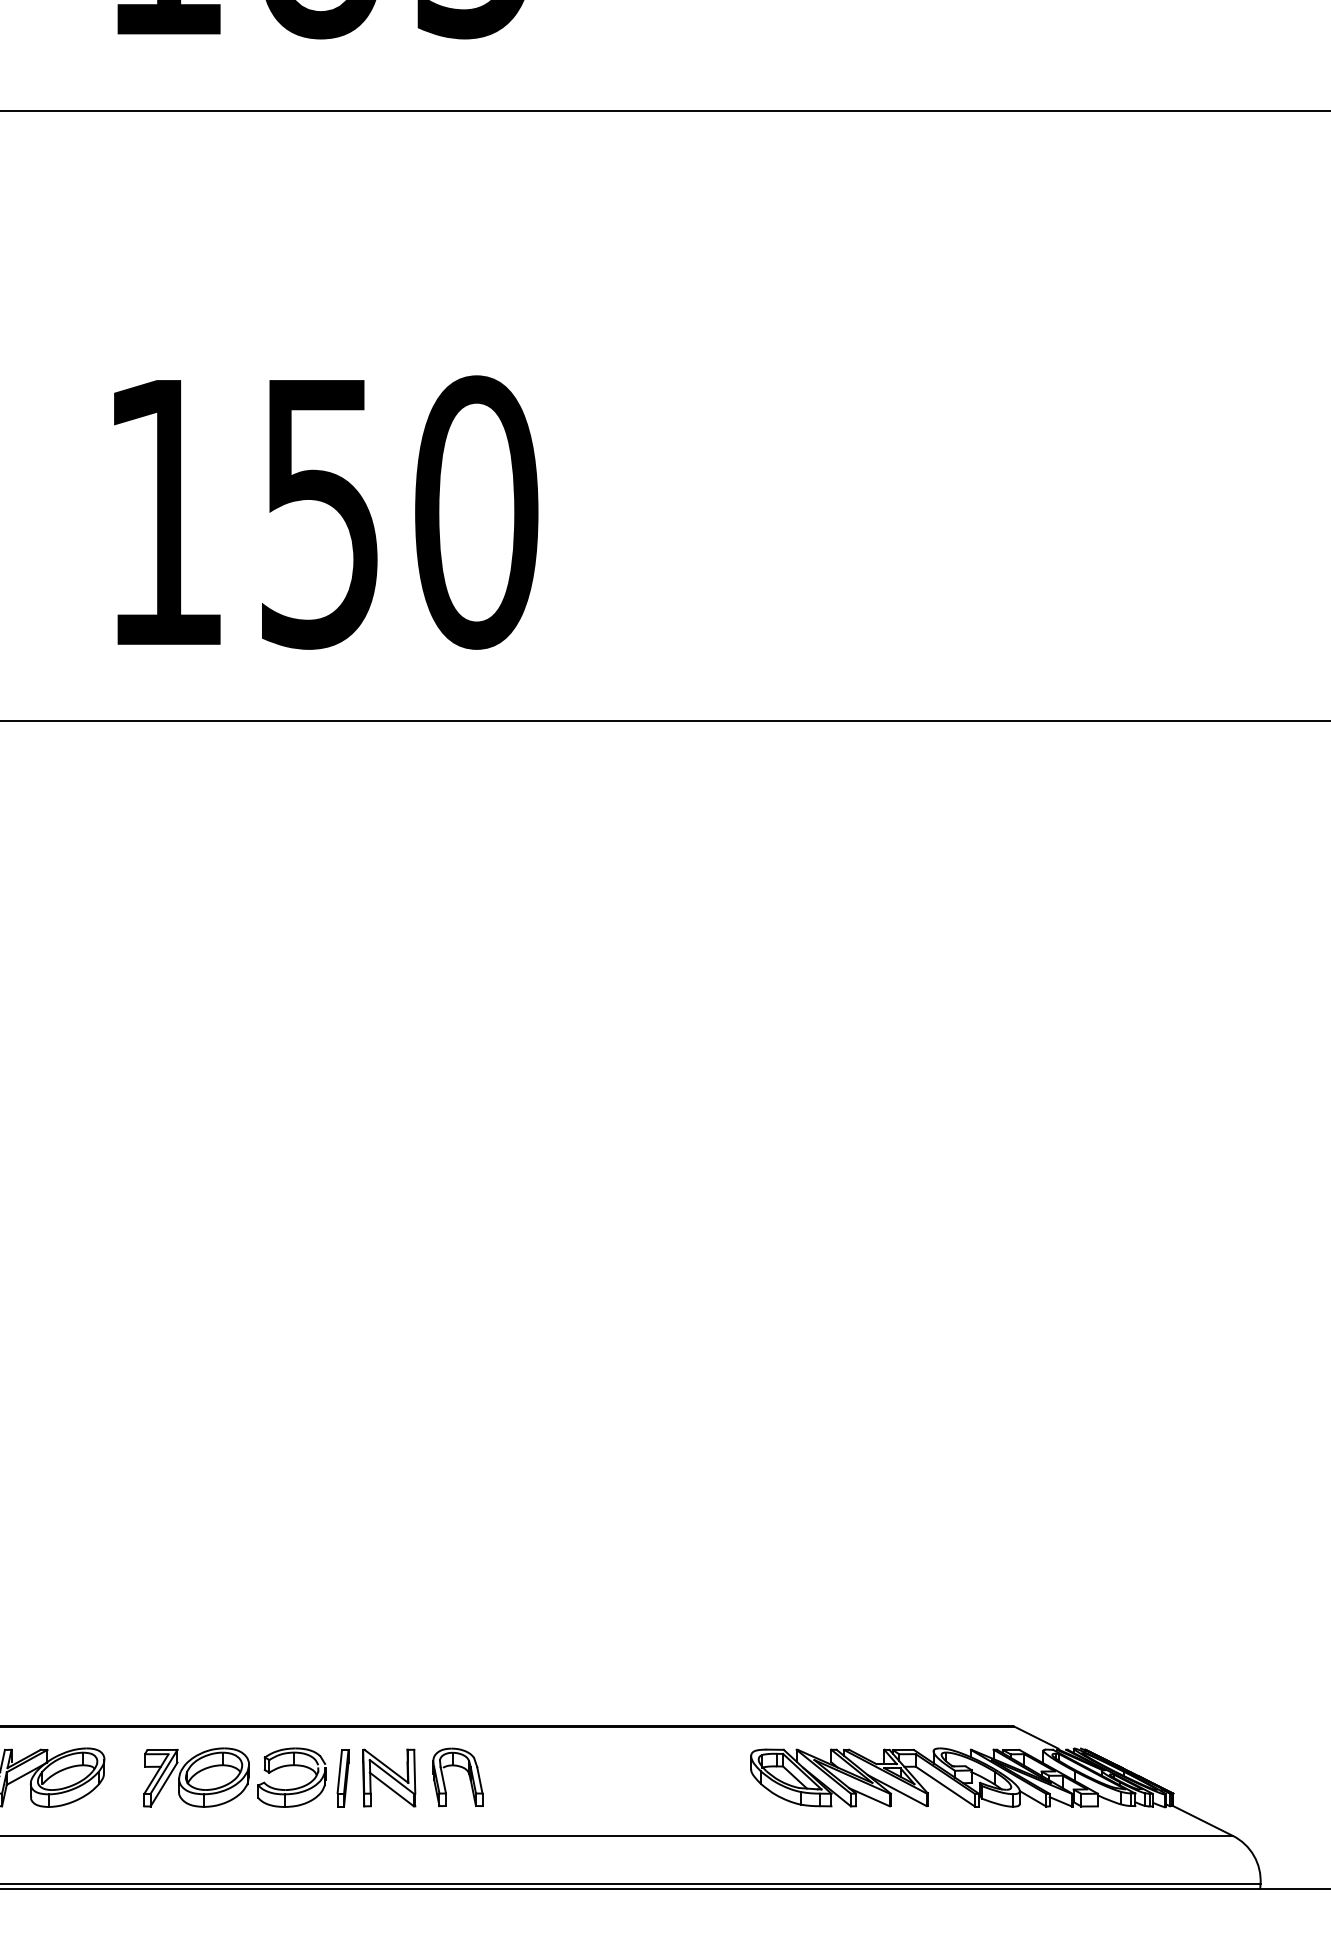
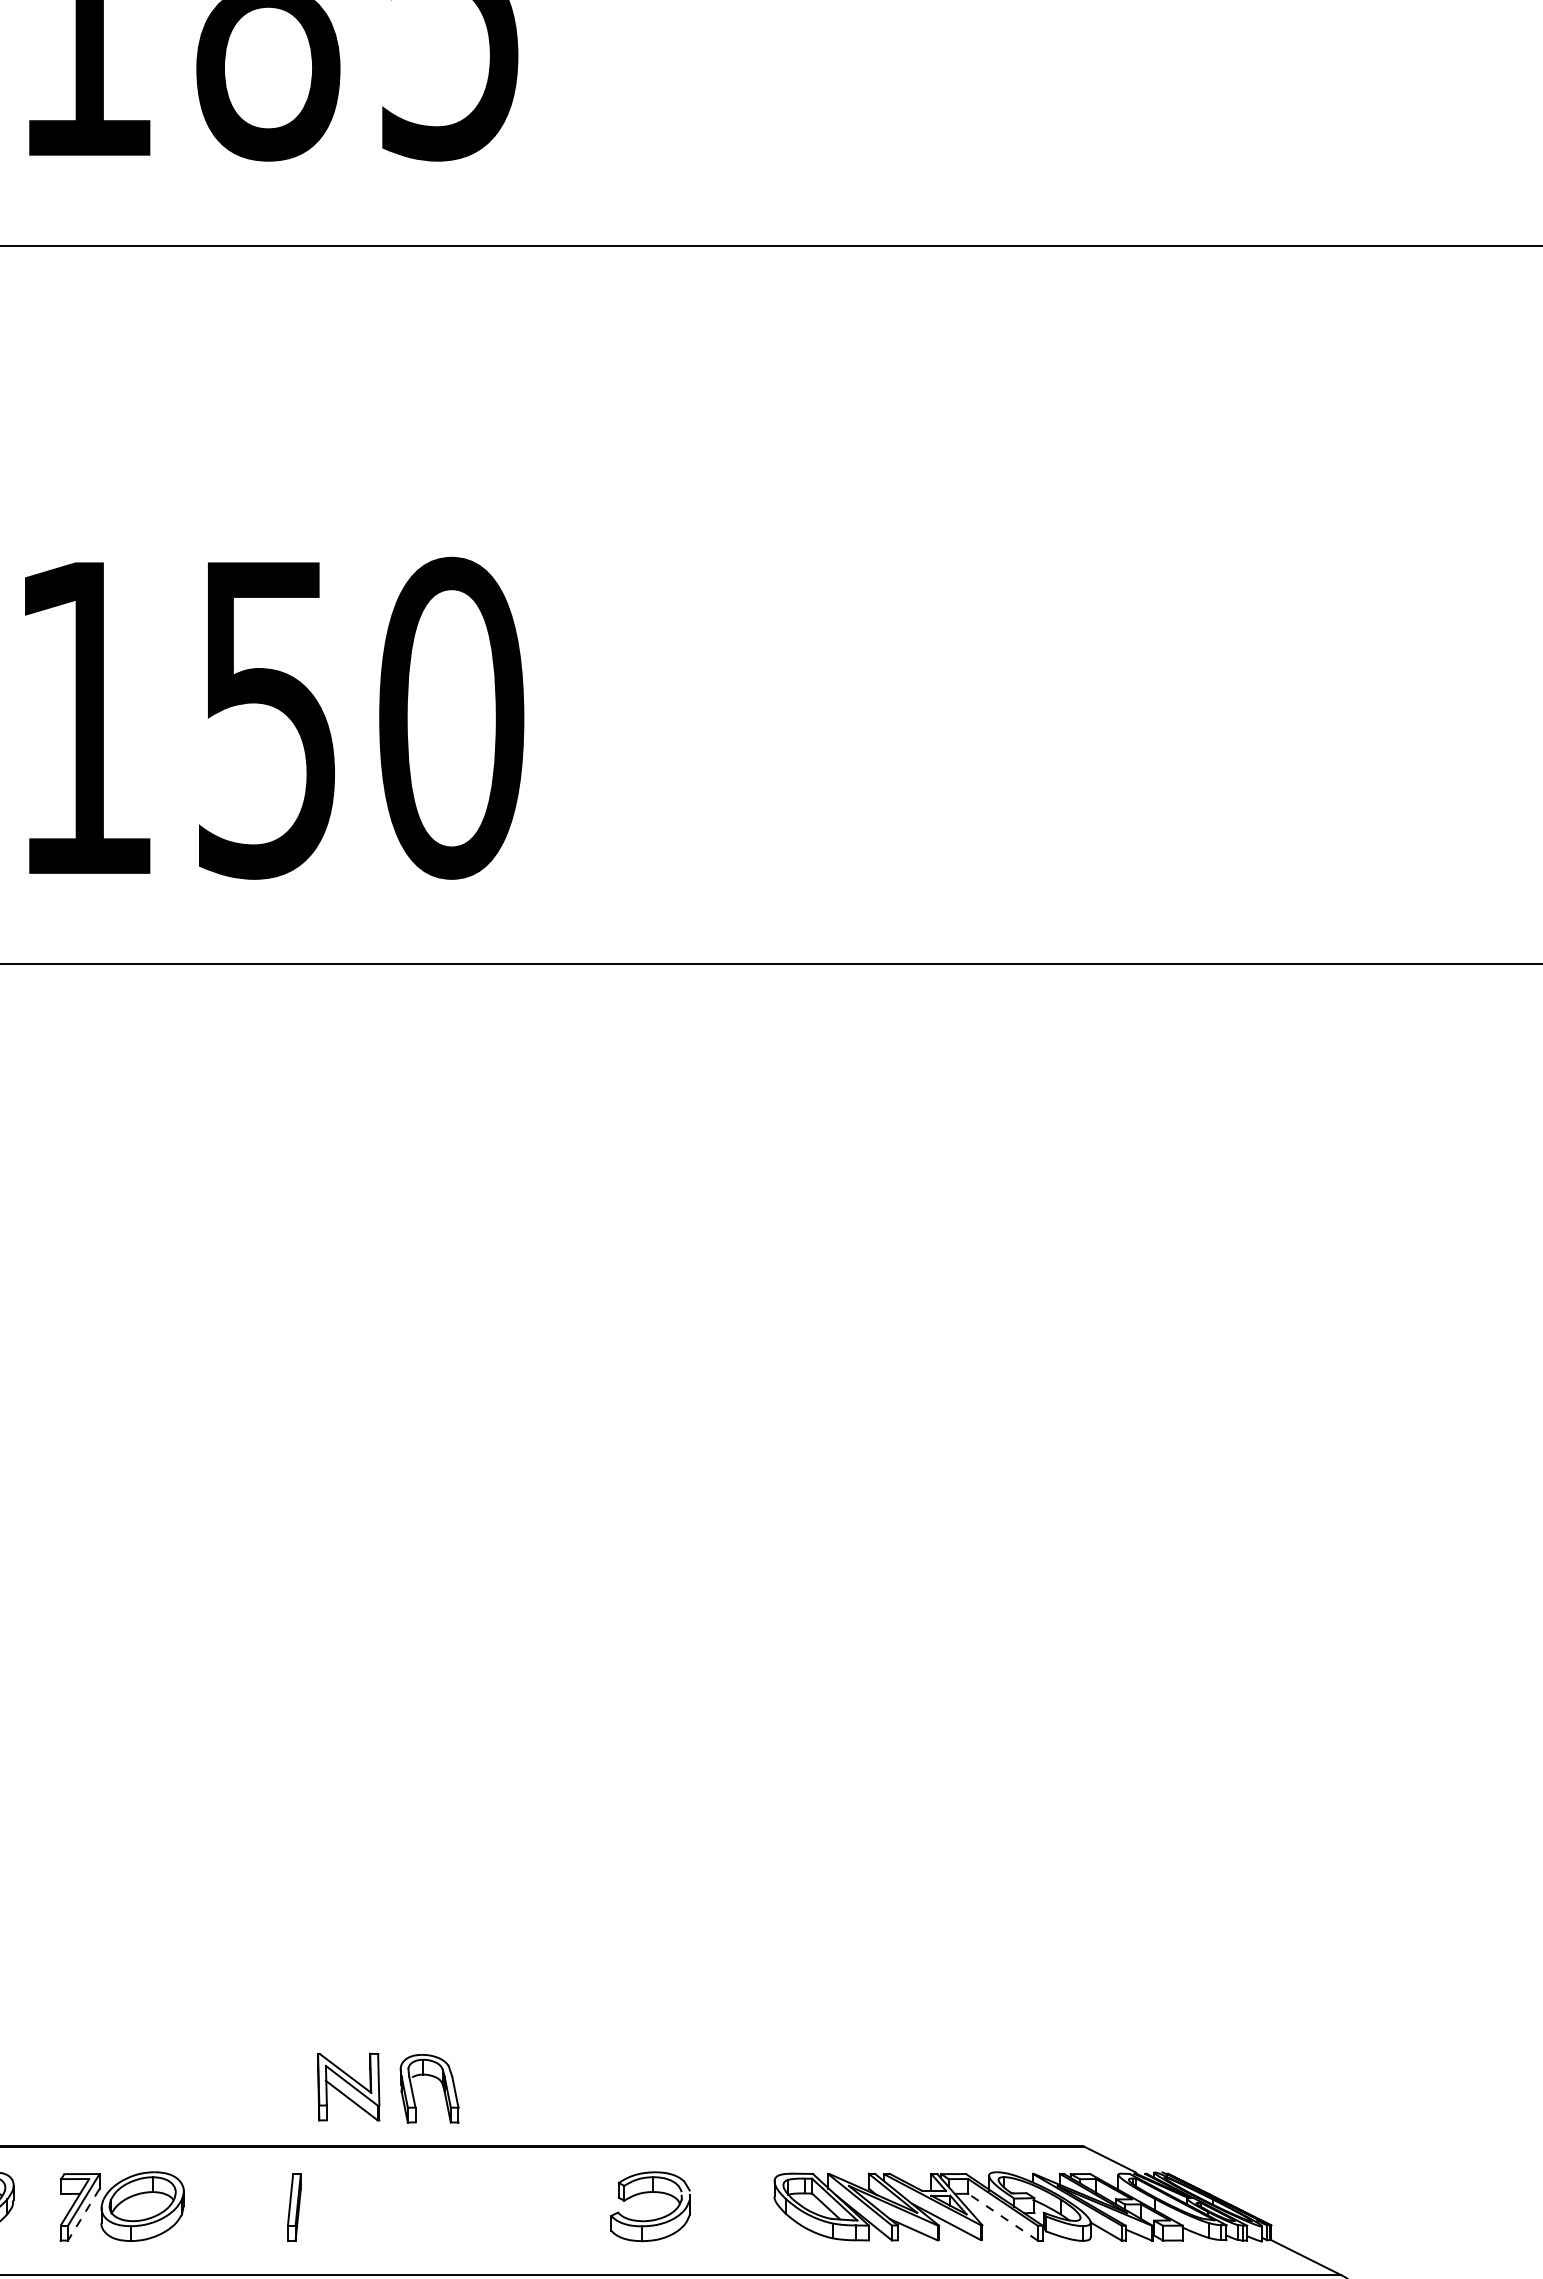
part: (291, 1766) -> (650, 2193), moved
part: (459, 1767) -> (431, 2077), moved
part: (389, 1777) -> (349, 2086), moved
line: (164, 1784) -> (84, 2214), solid -> dashed
line: (944, 1785) -> (1002, 2215), solid -> dashed

